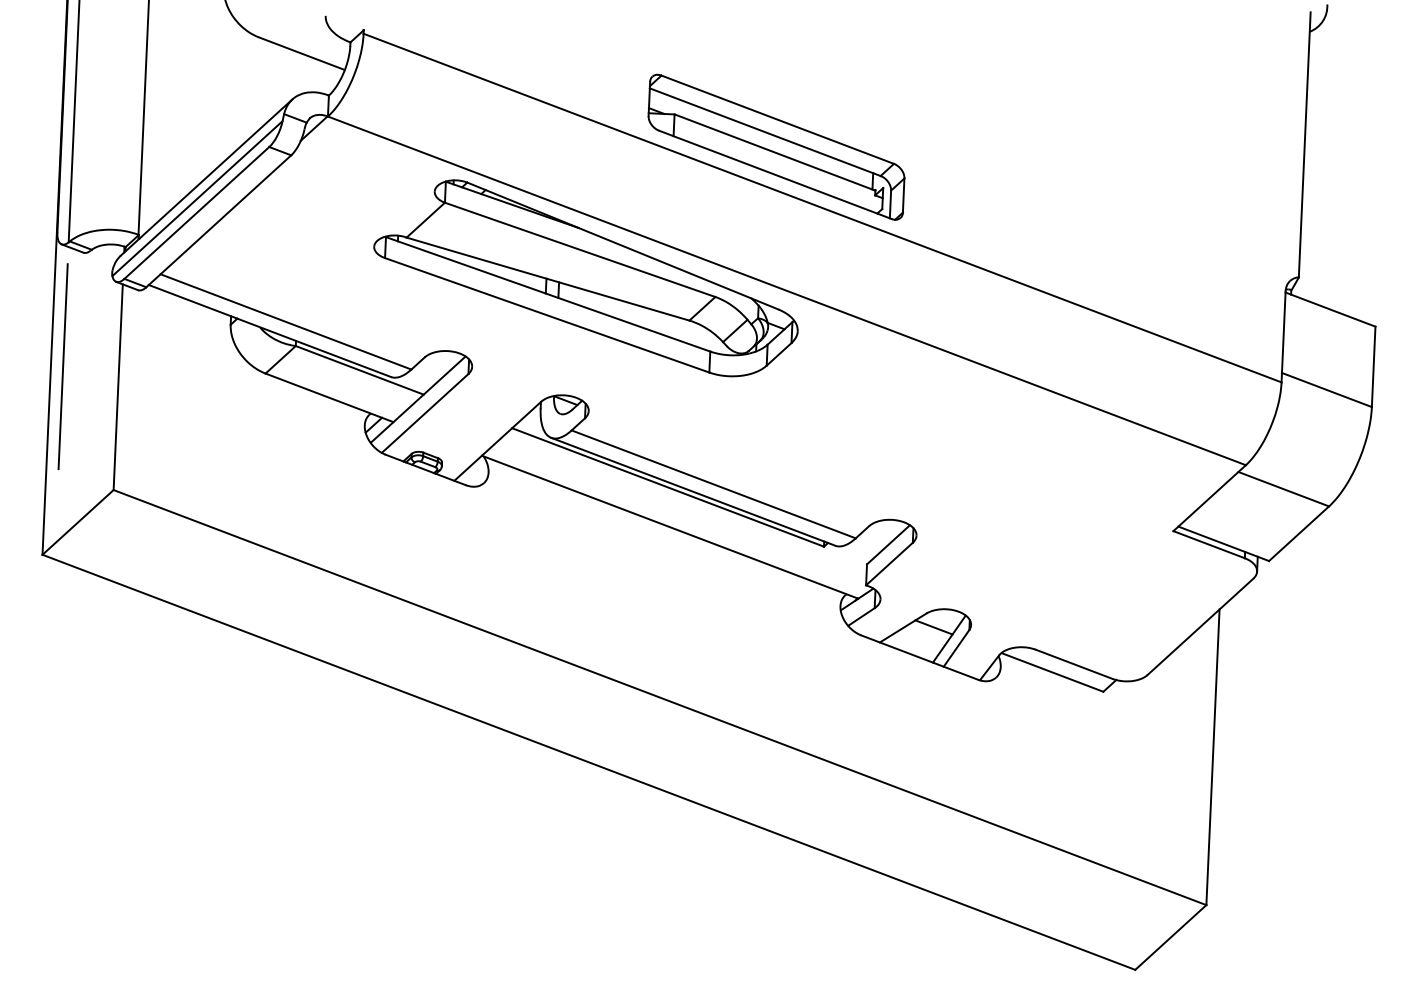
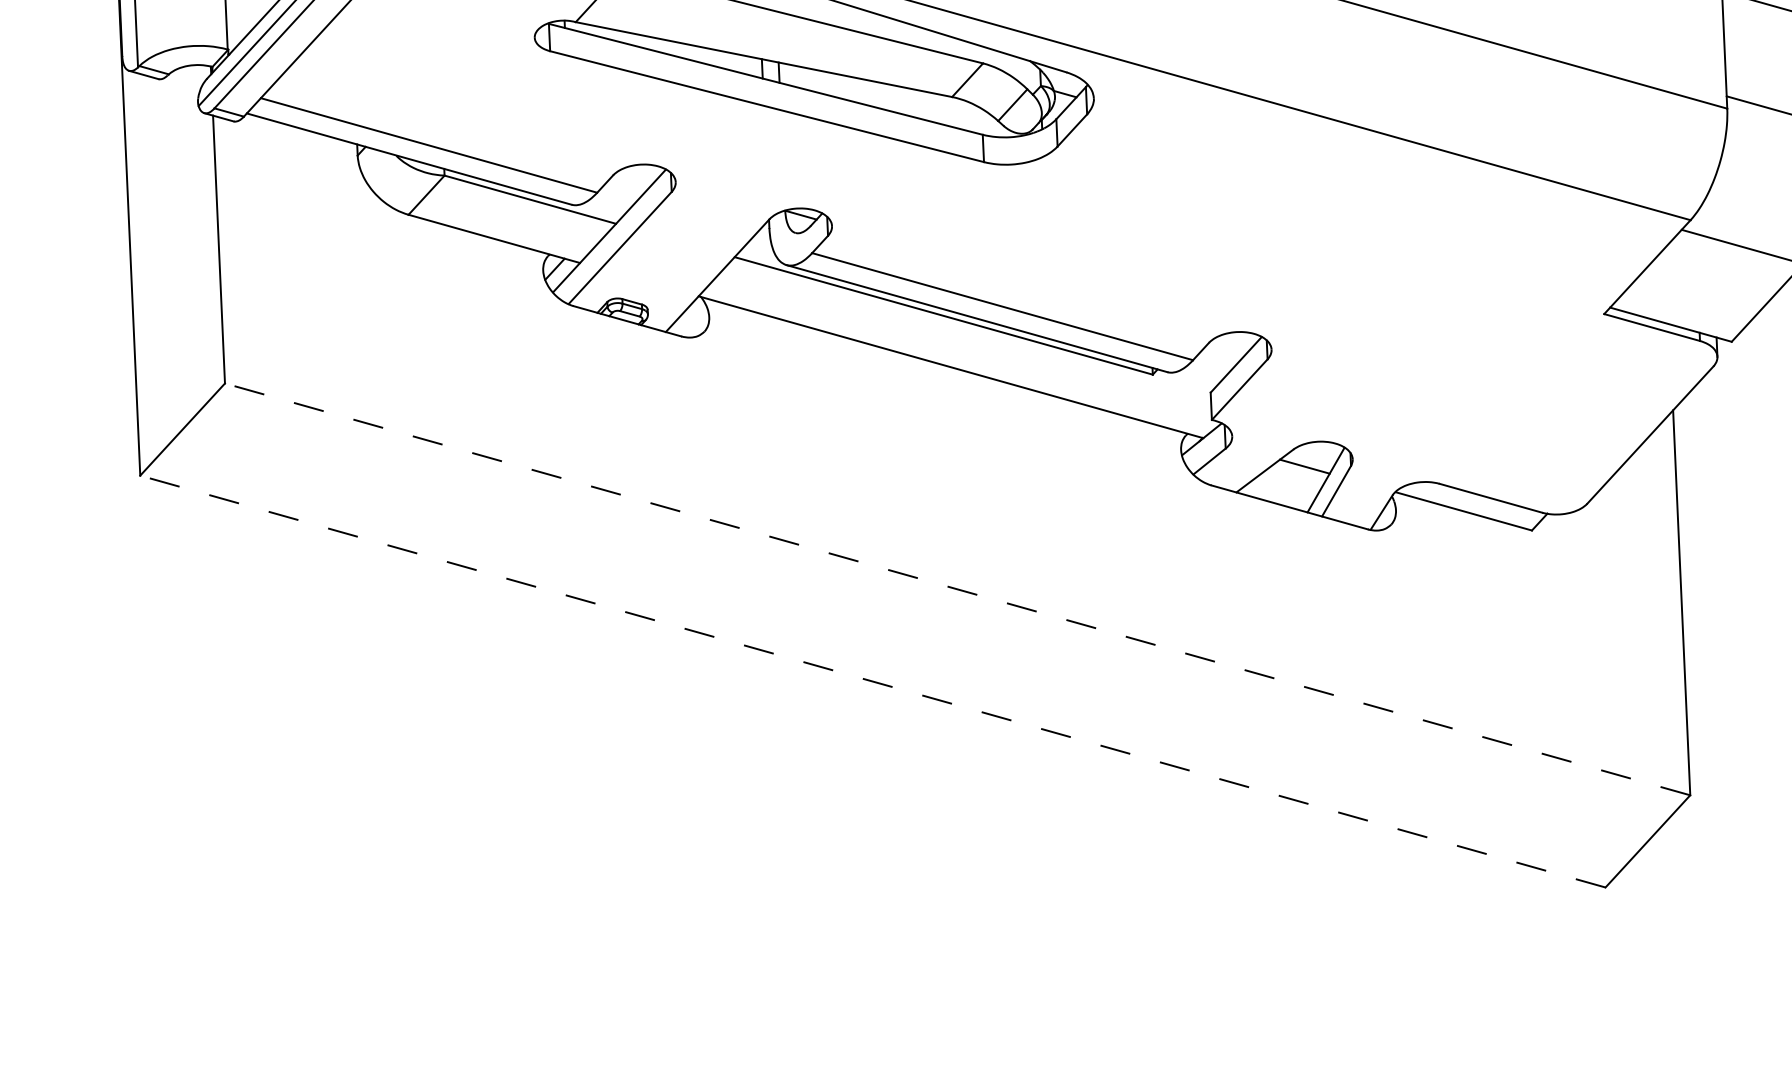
line: (62, 366) -> (144, 229), removed
line: (659, 697) -> (956, 589), solid -> dashed
line: (588, 762) -> (872, 681), solid -> dashed

